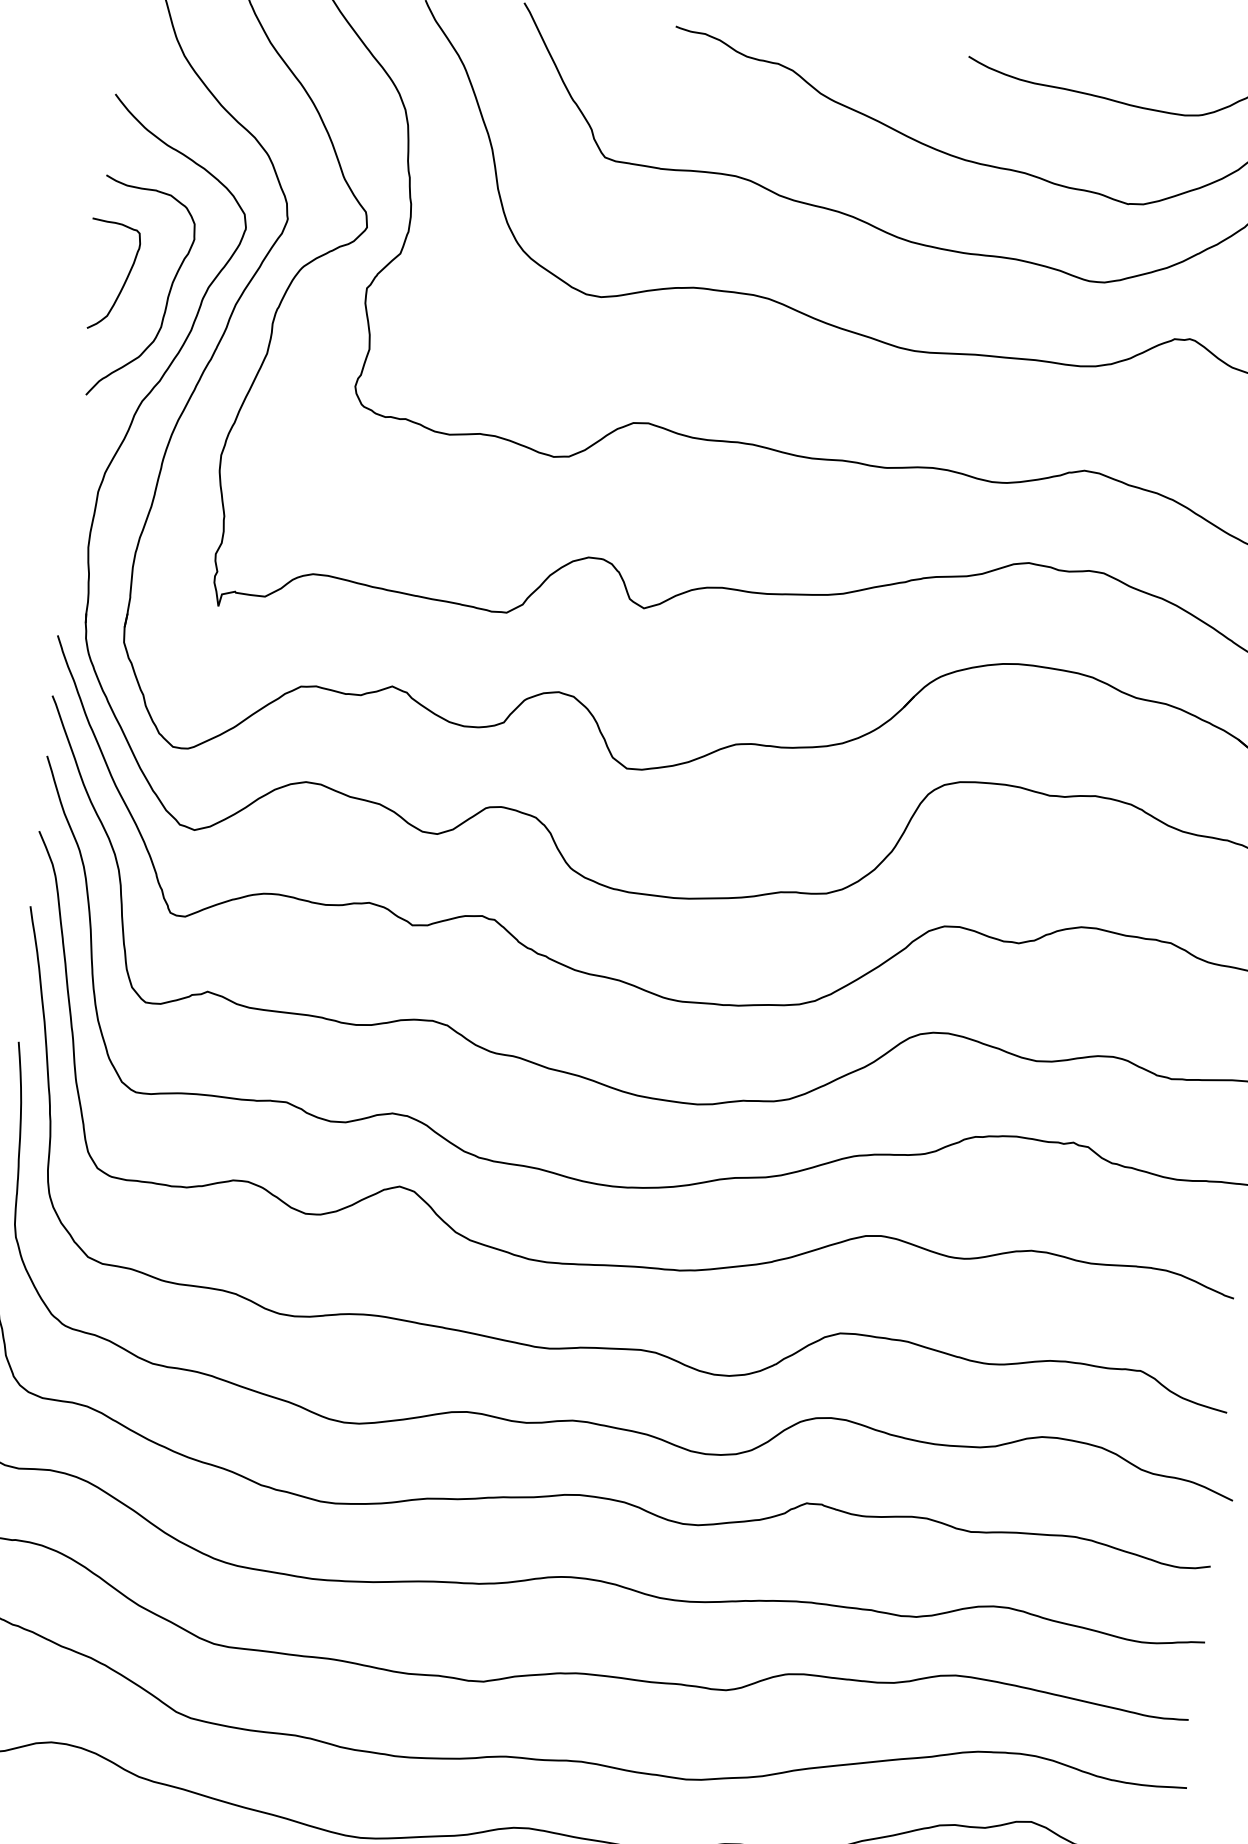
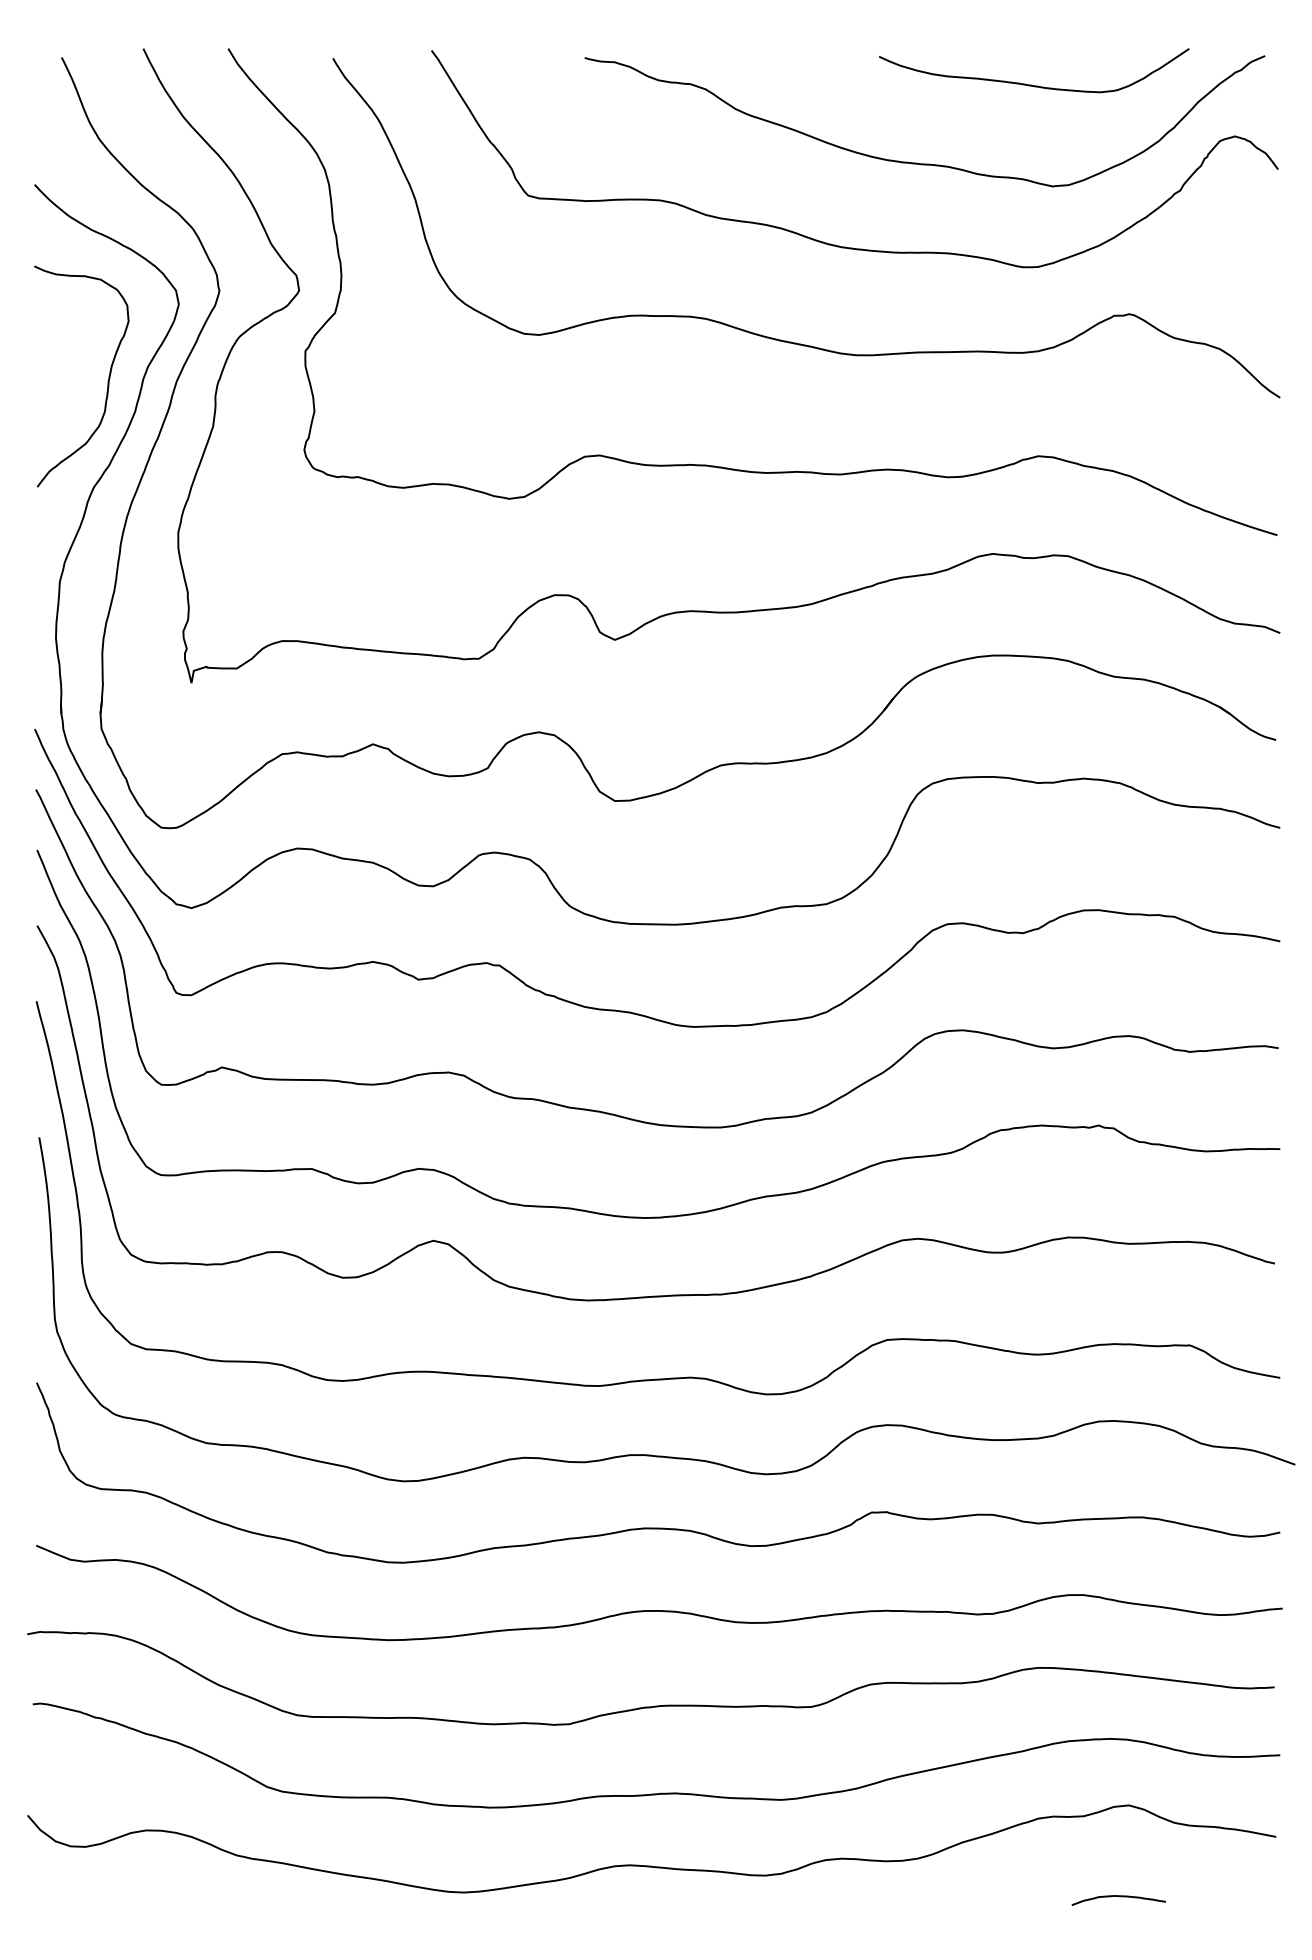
curve: (125, 279) -> (64, 367), removed

